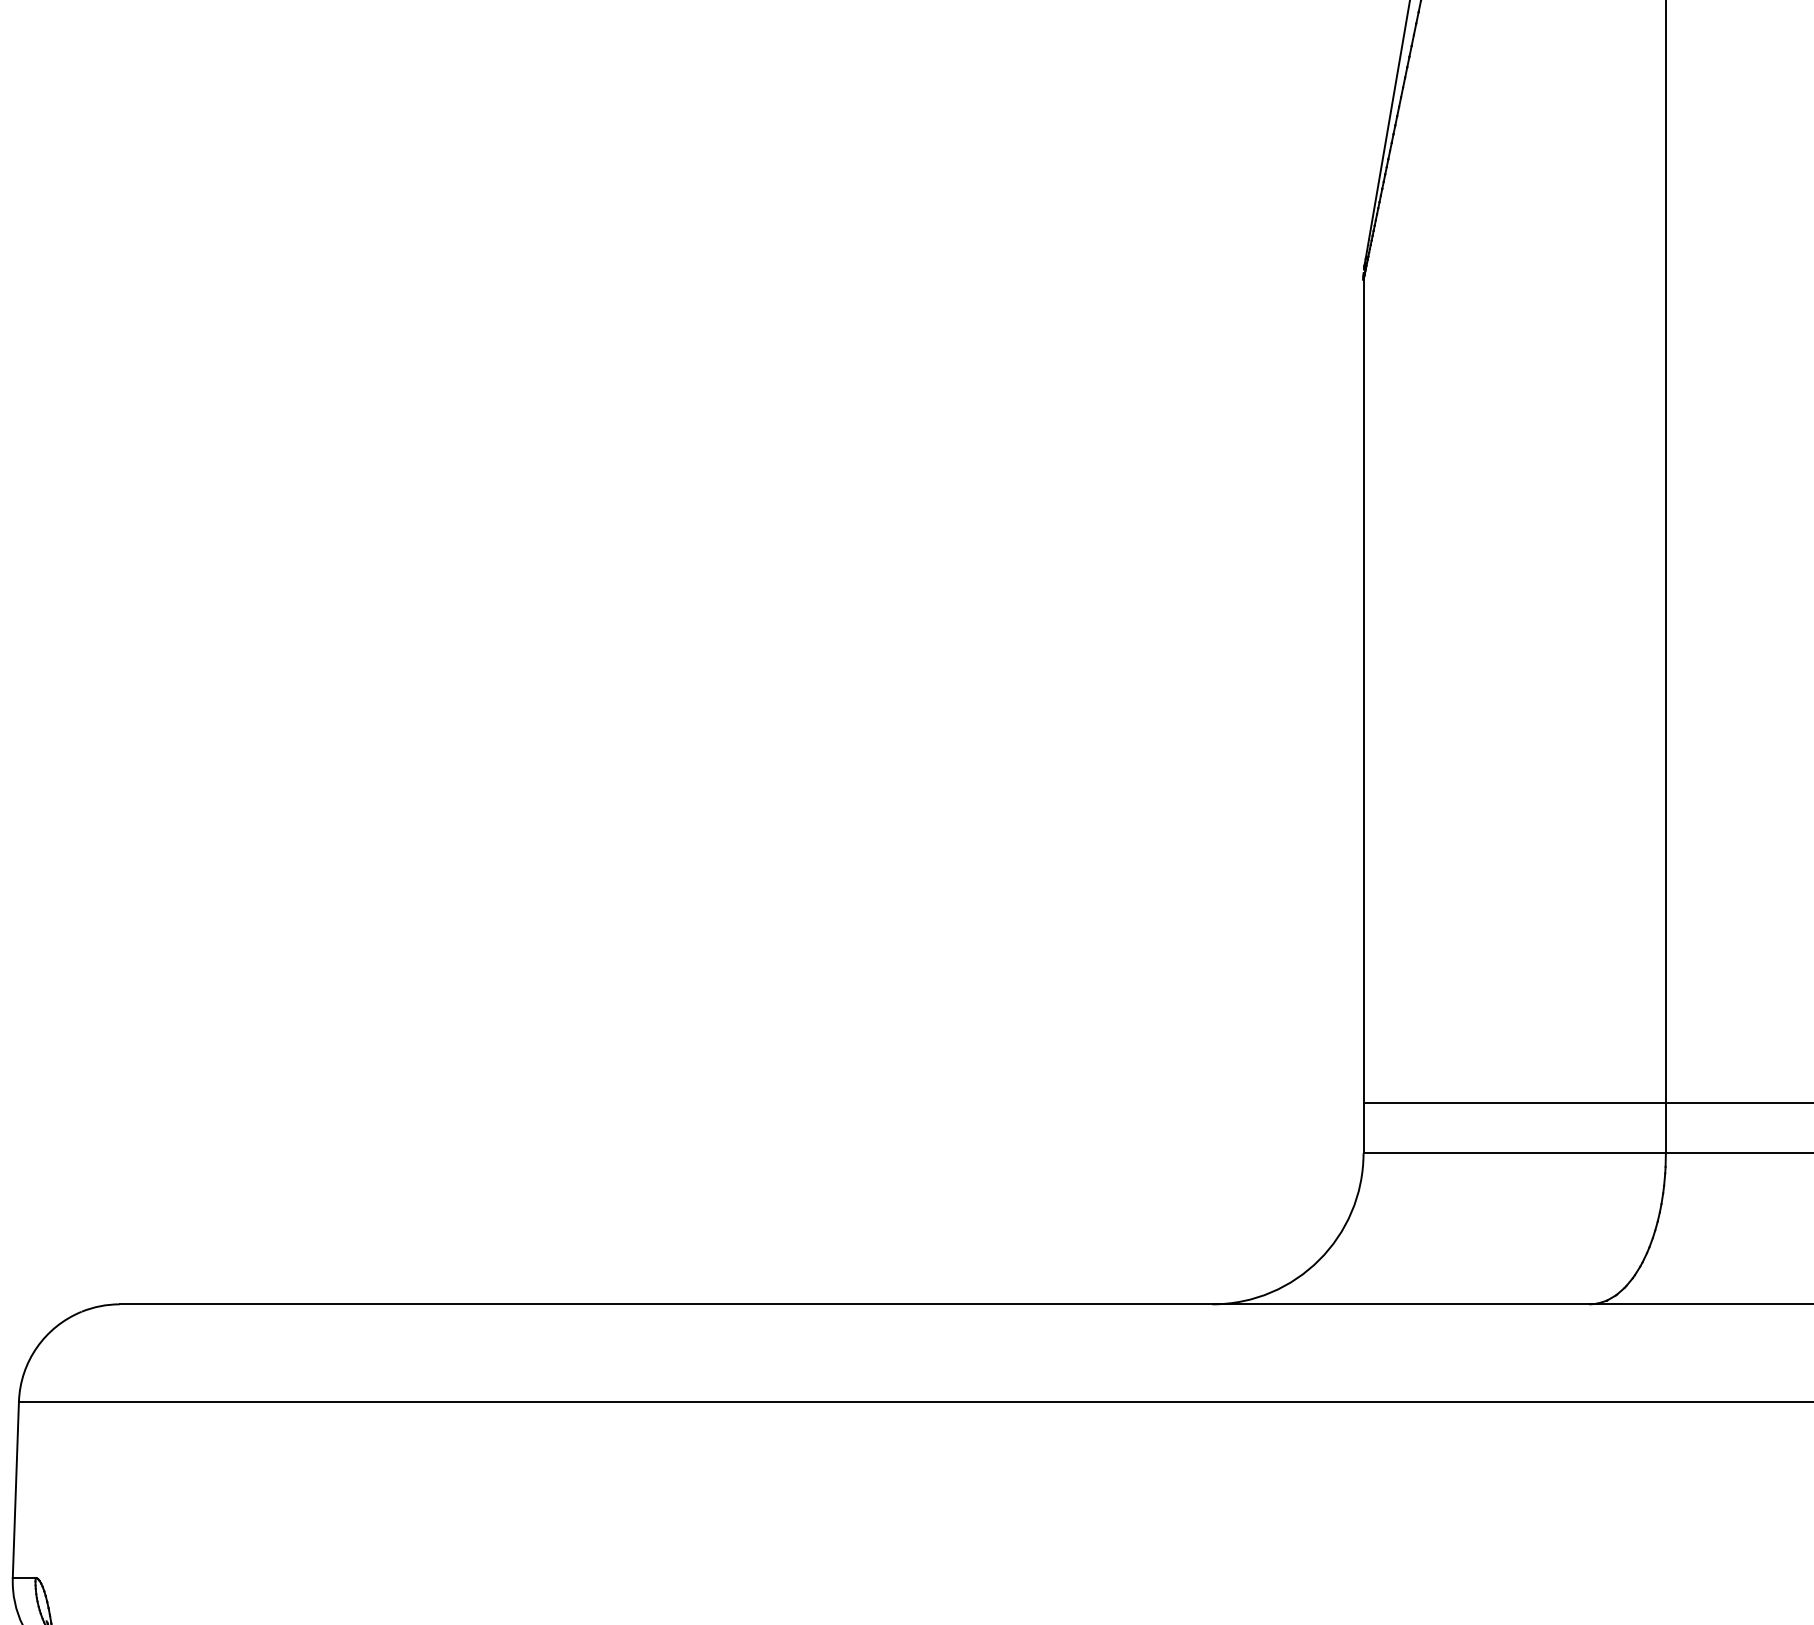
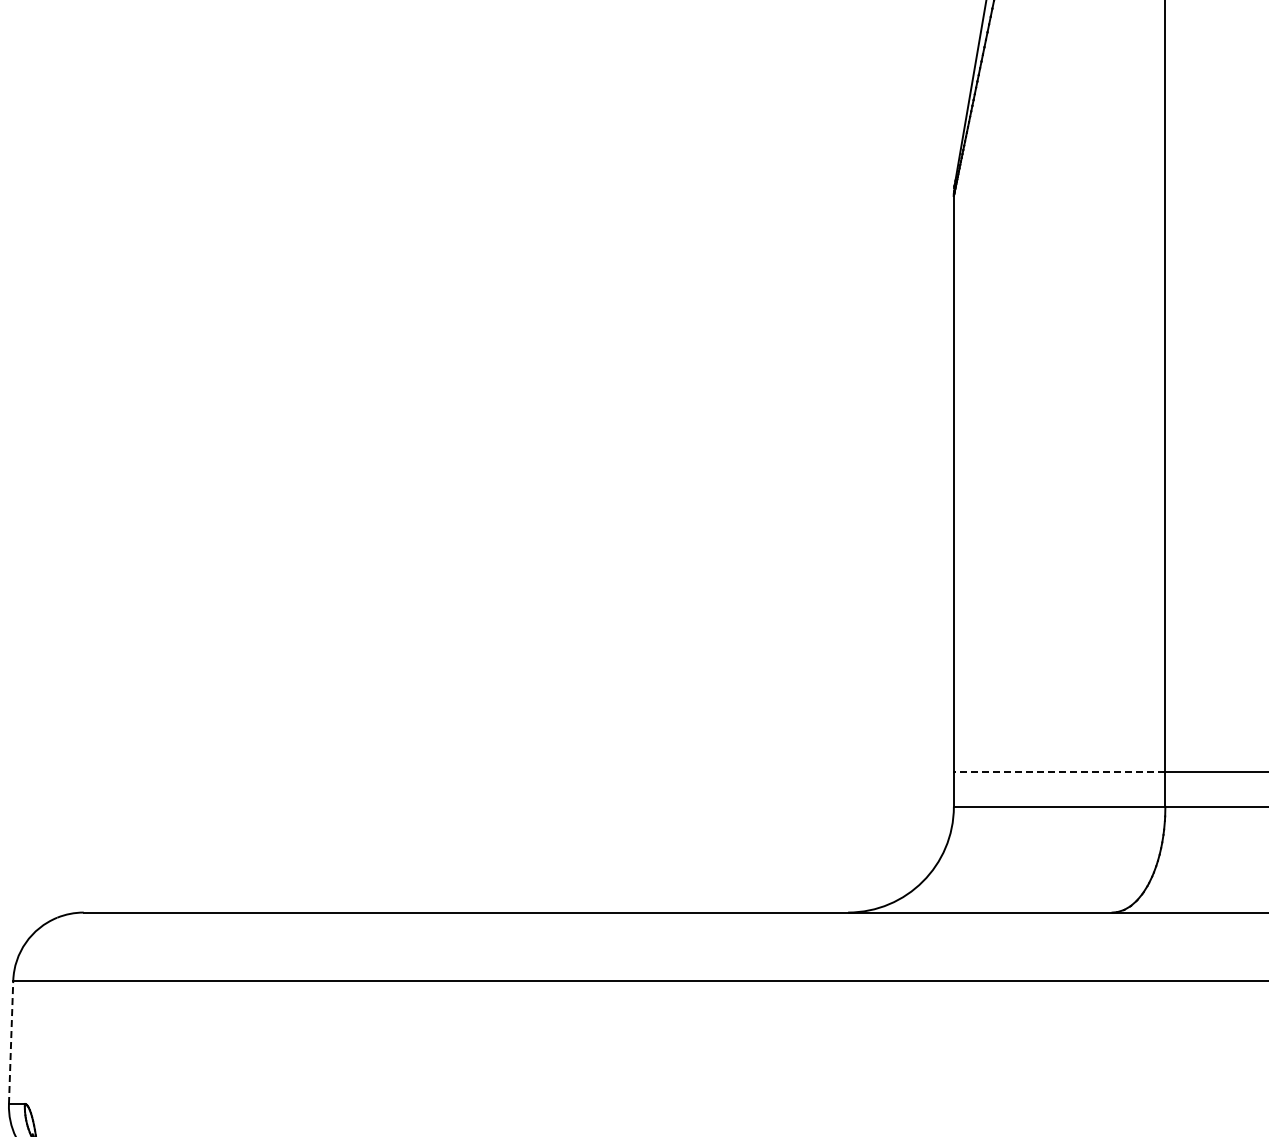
line: (1514, 1102) -> (1059, 771), solid -> dashed
line: (16, 1490) -> (11, 1042), solid -> dashed

